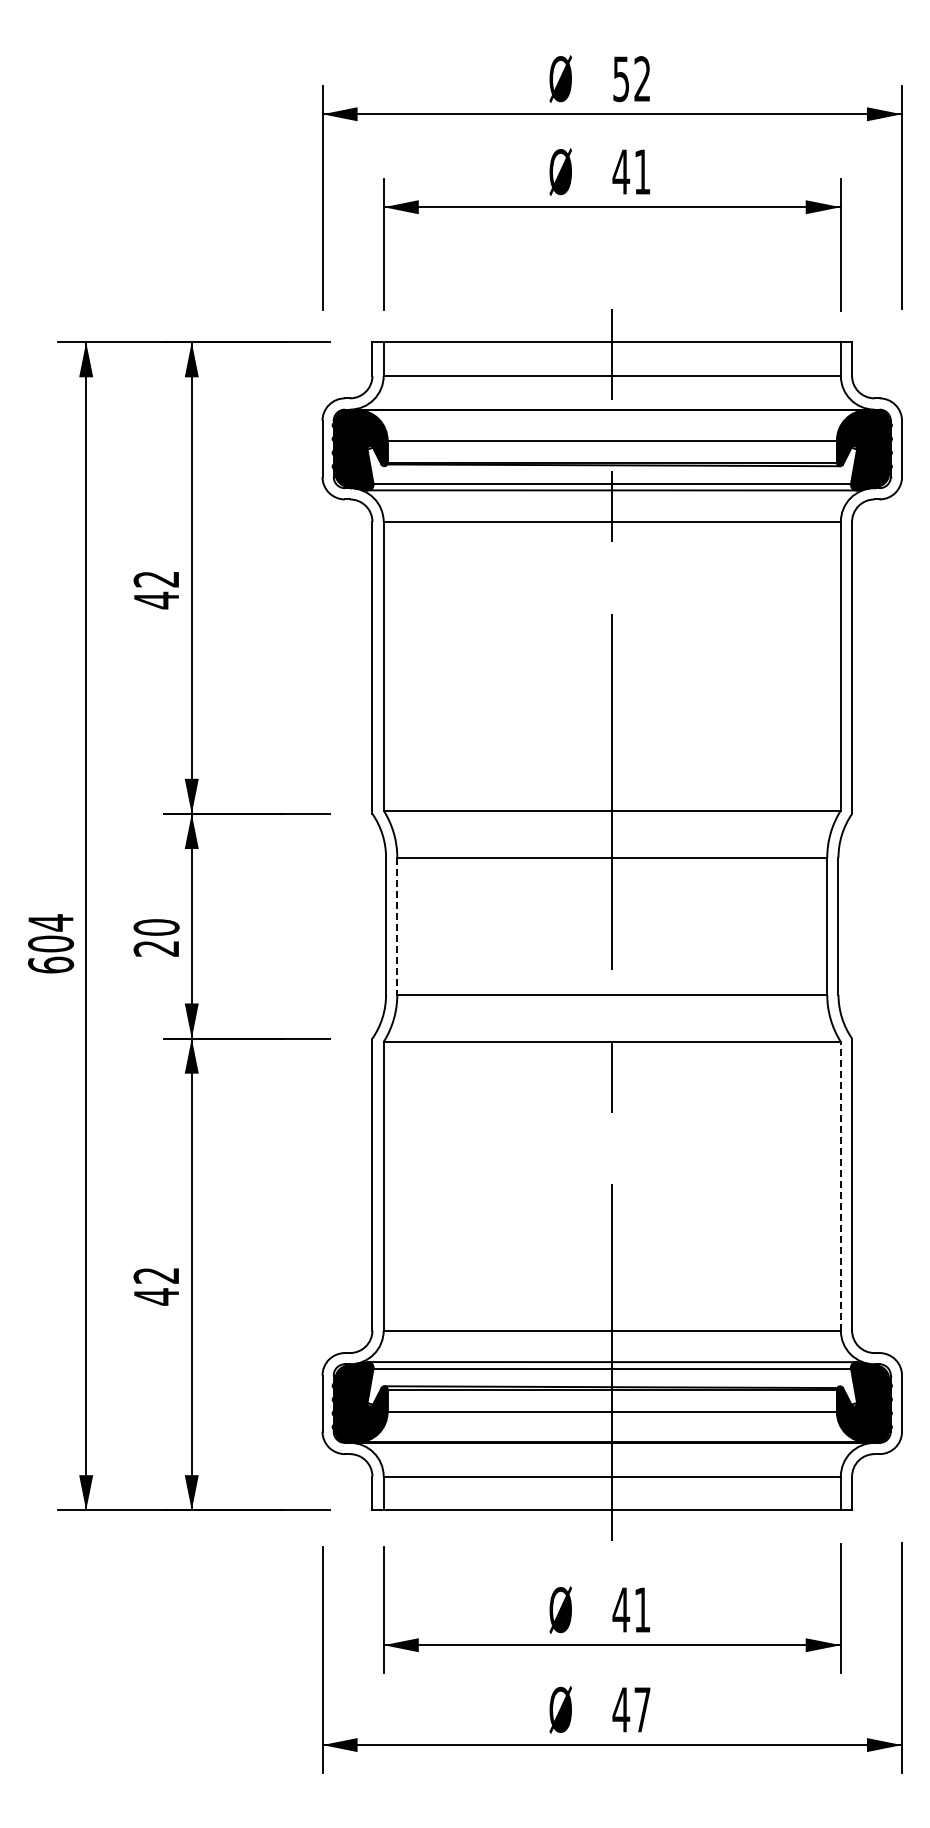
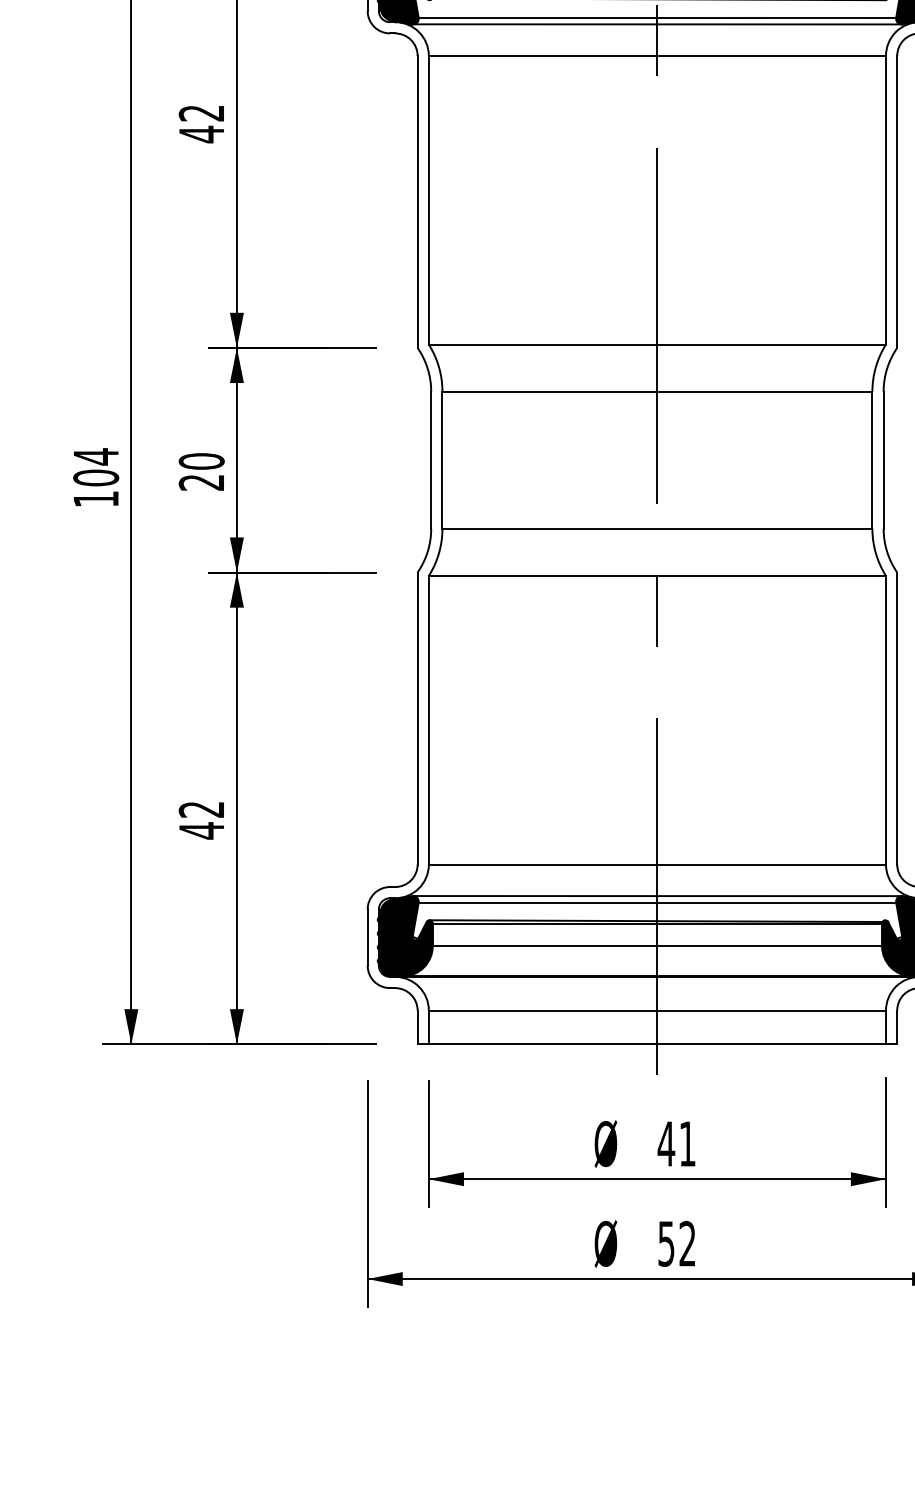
line: (397, 926) -> (442, 460), dashed -> solid
text: (51, 964) -> (96, 498), 604 -> 104
line: (840, 1185) -> (885, 719), dashed -> solid
text: (631, 1709) -> (676, 1243), 47 -> 52

